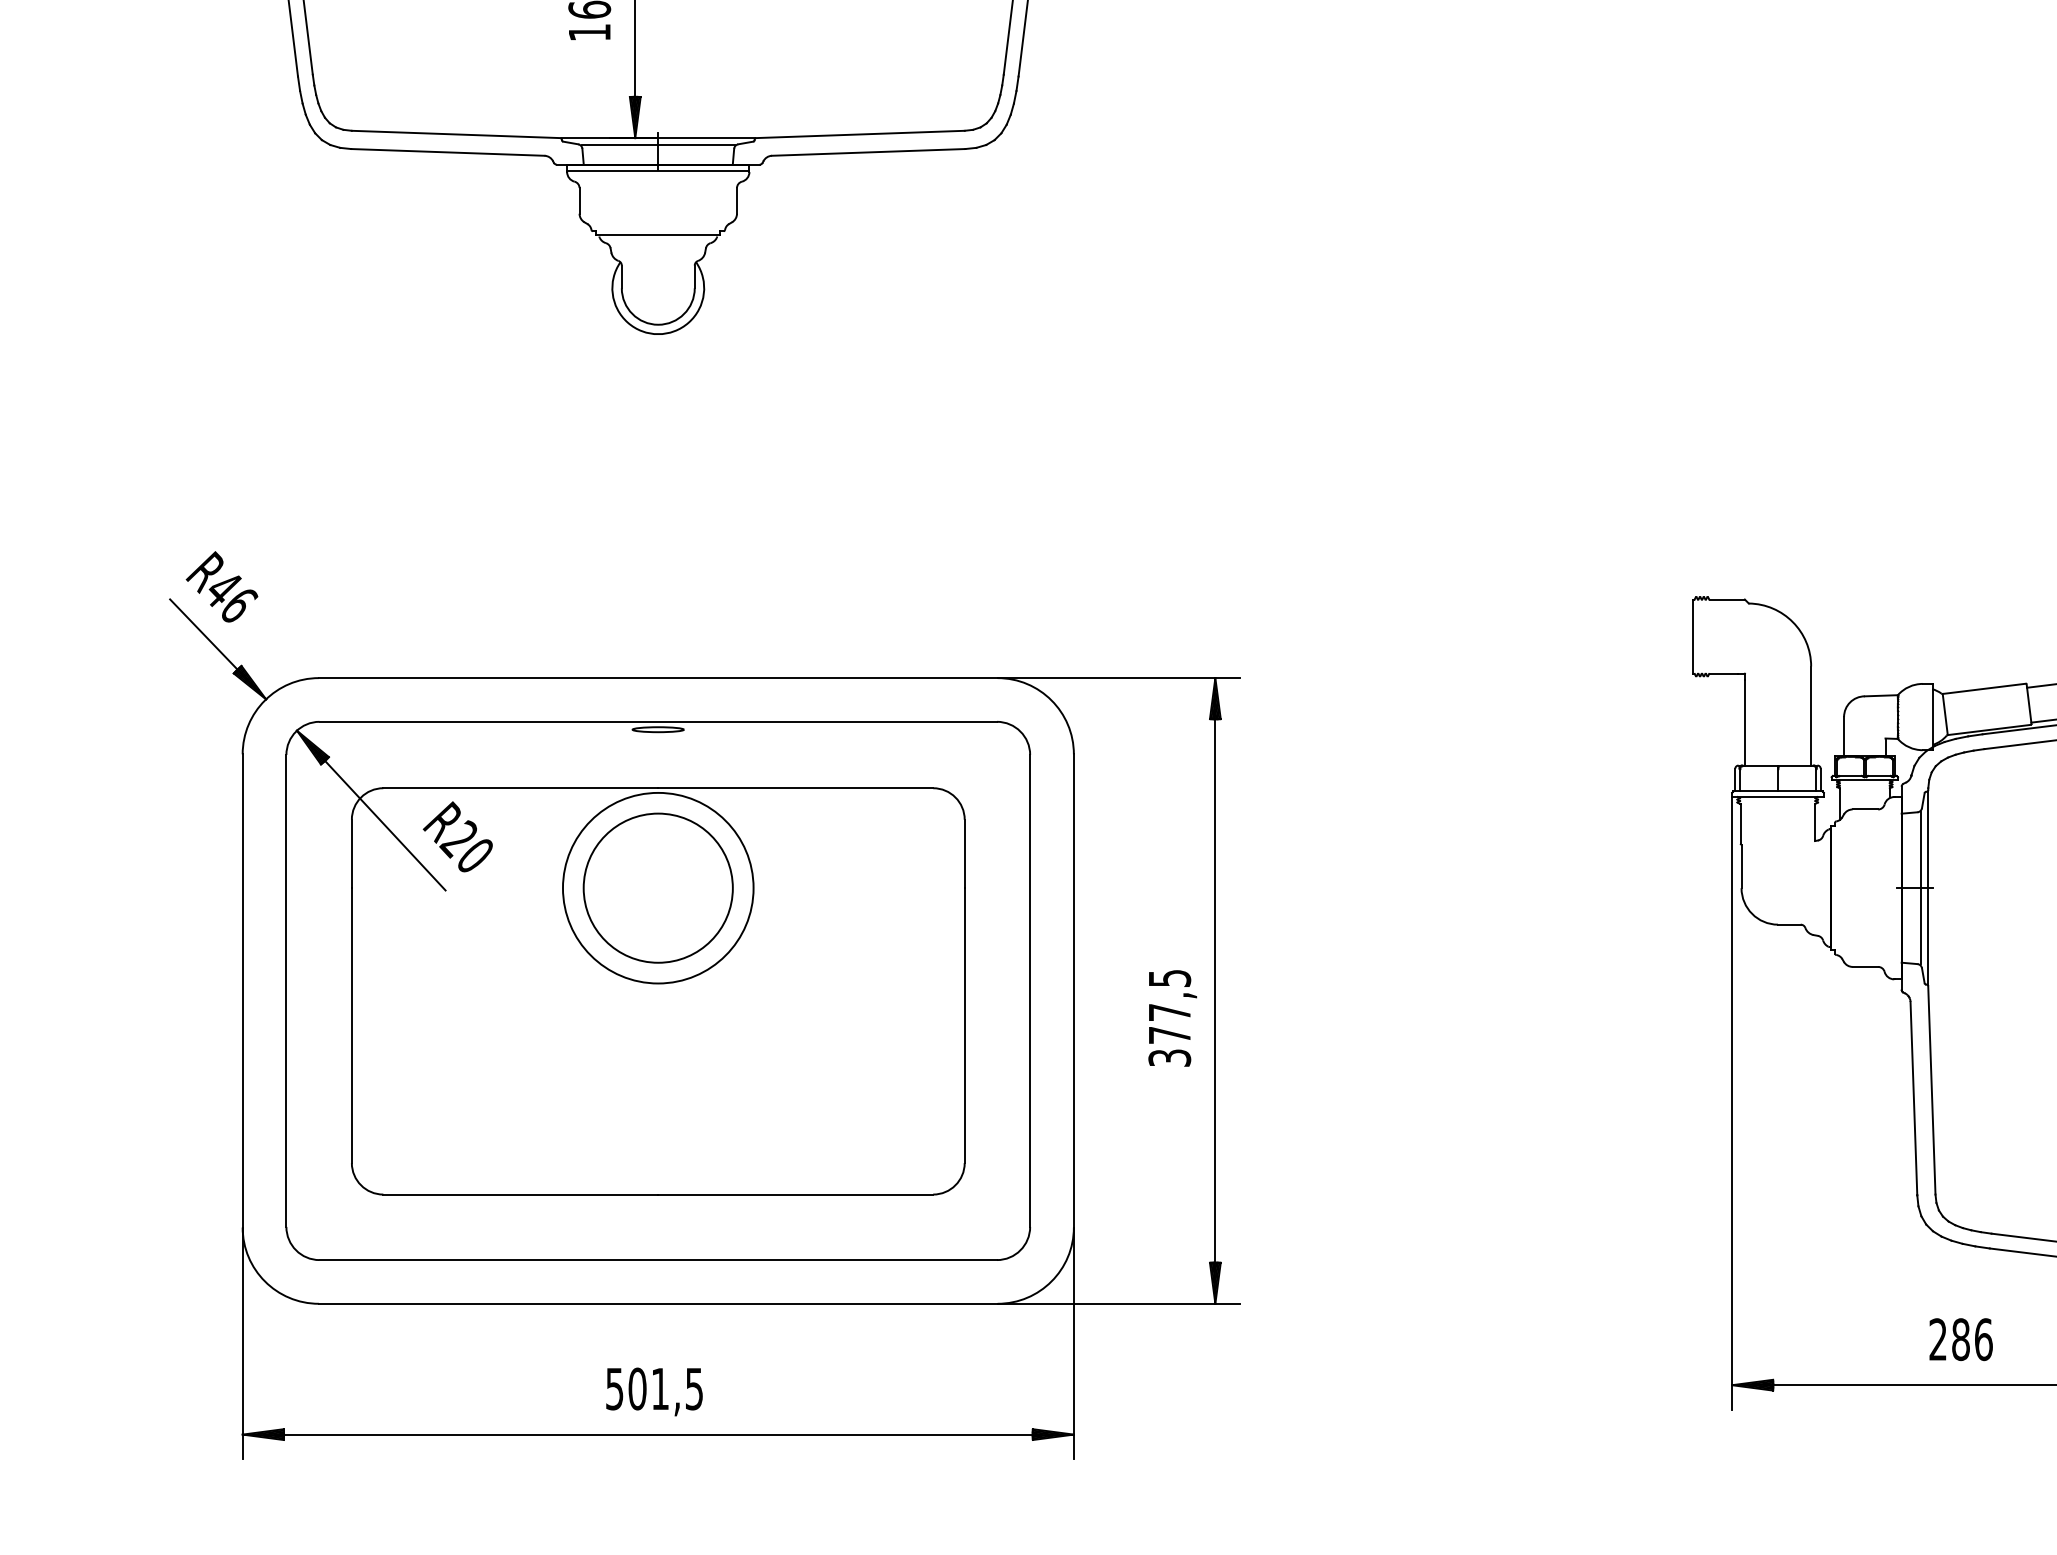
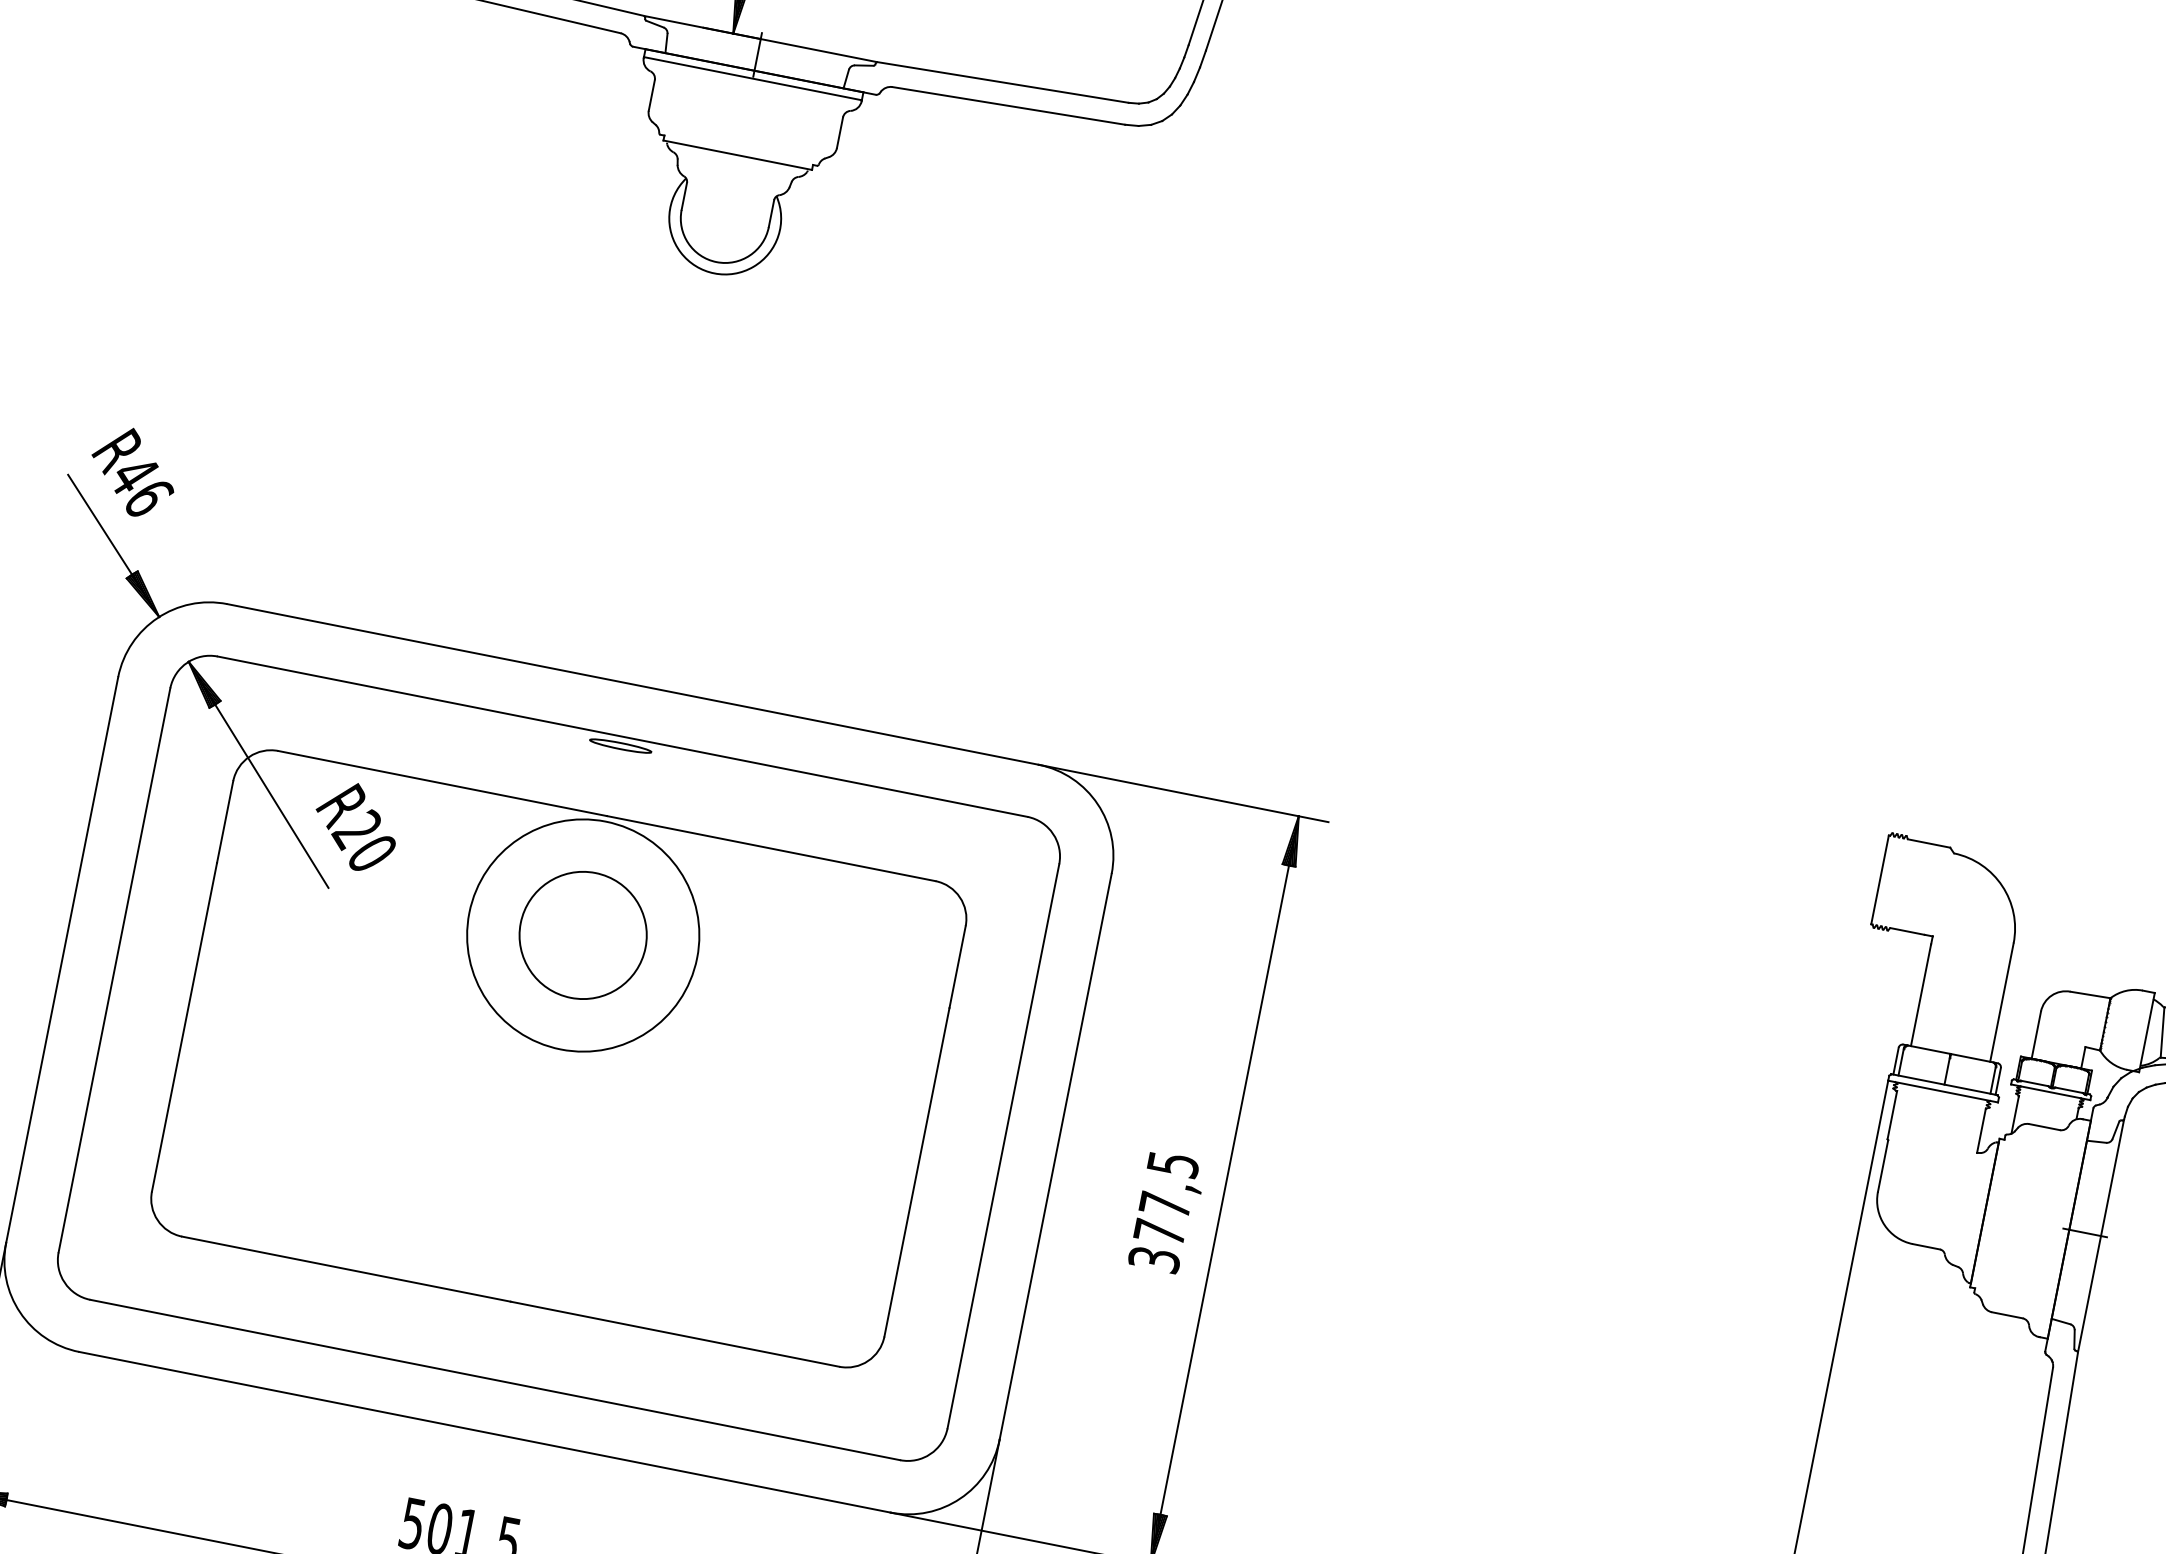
line: (658, 144) -> (759, 46), removed
circle: (657, 887) -> (582, 934), size x0.7
line: (1921, 887) -> (2093, 1233), removed

